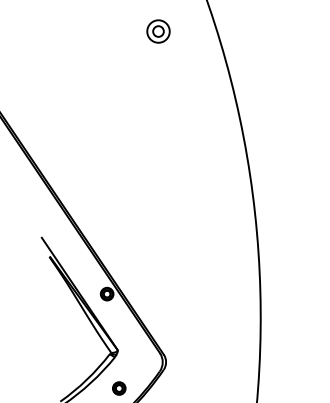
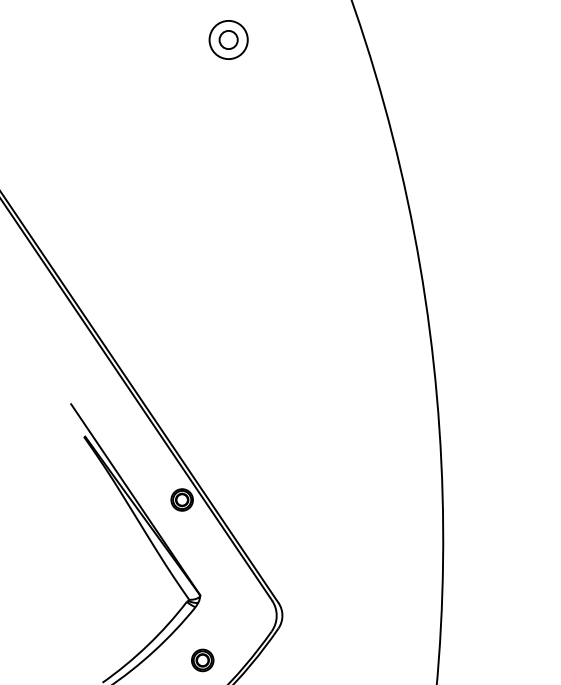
part: (158, 31) -> (228, 39), moved

